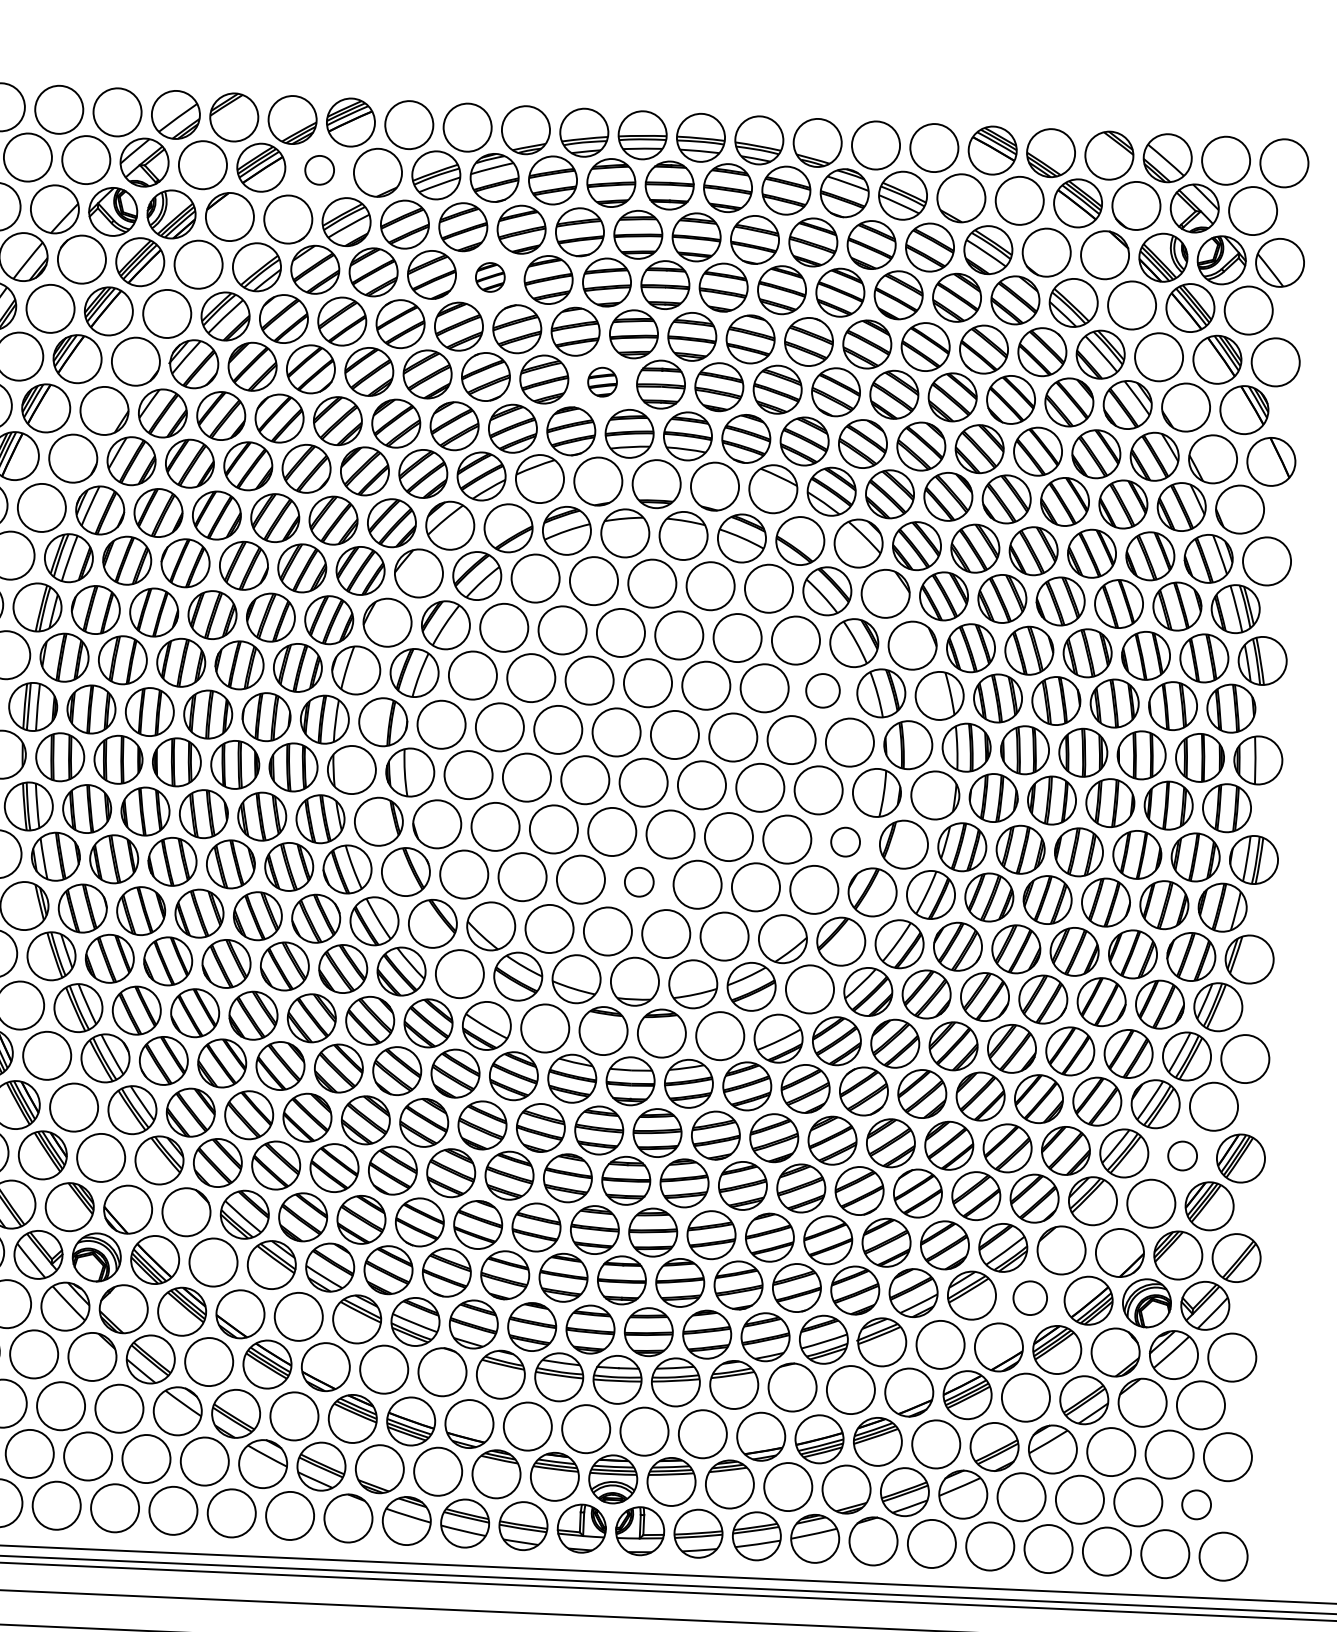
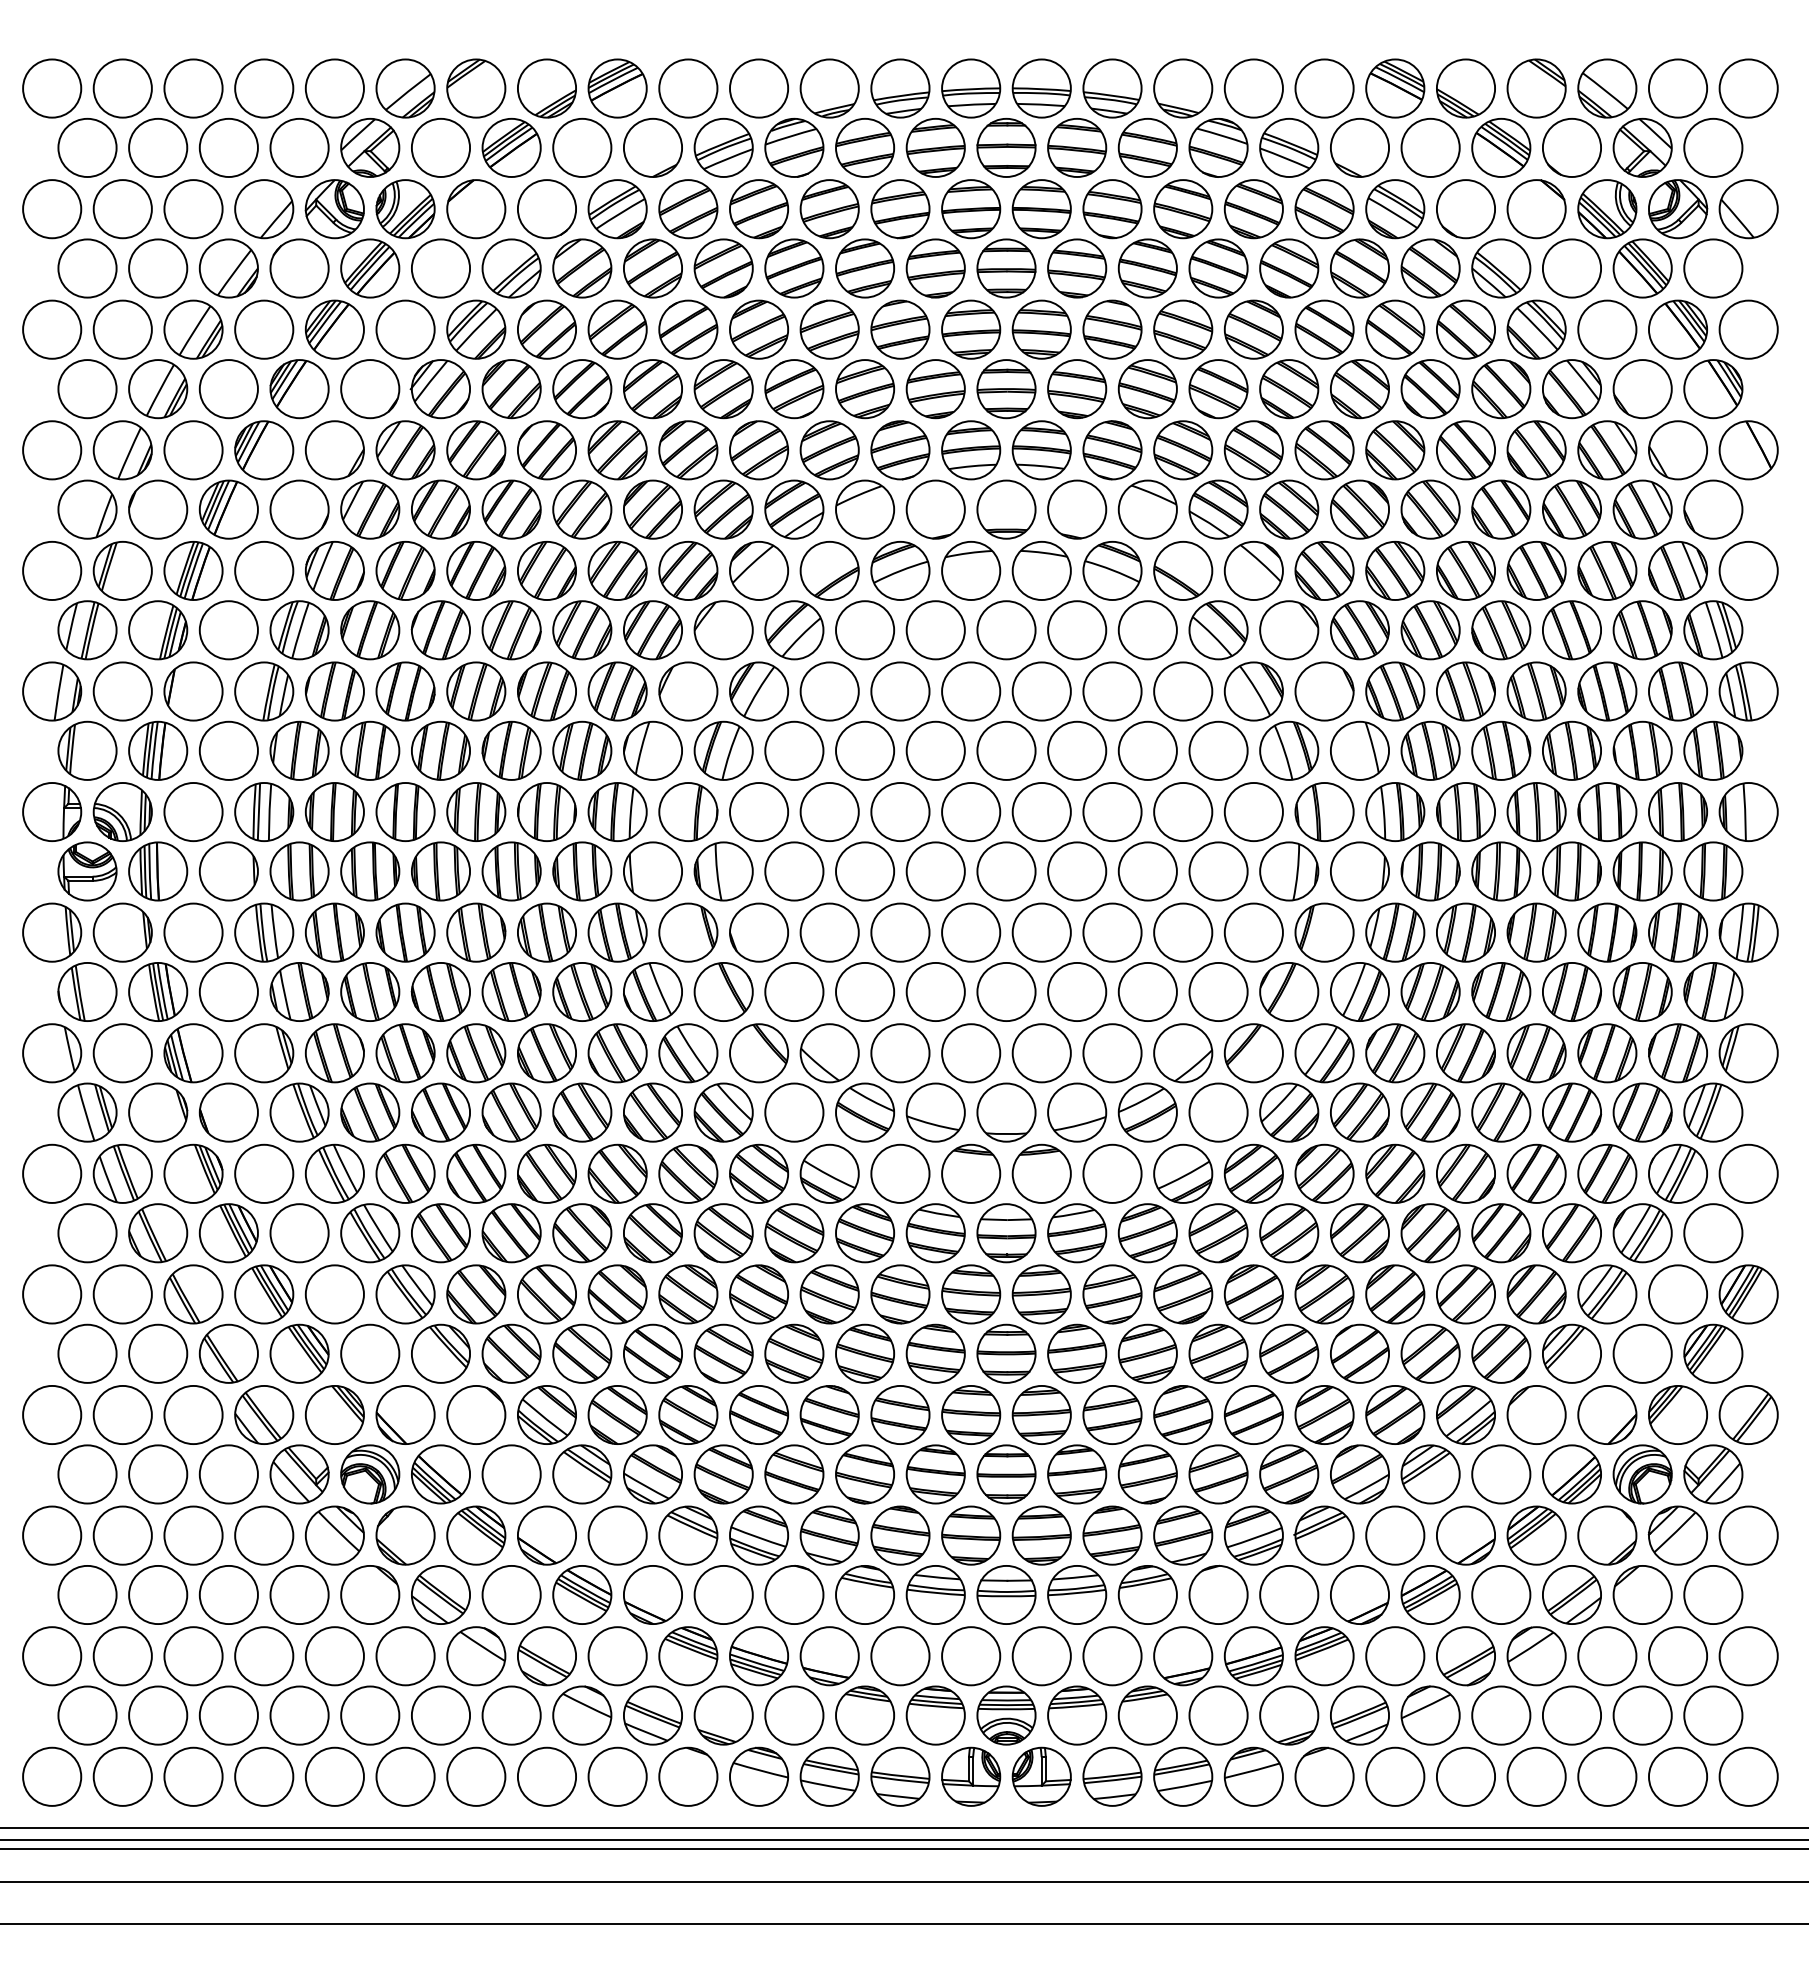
circle: (319, 169) -> (582, 147), size x1.67
part: (490, 277) -> (794, 268), size x1.67
part: (602, 382) -> (935, 389), size x1.67
circle: (822, 690) -> (1218, 750), size x1.43
circle: (845, 842) -> (1253, 932), size x1.67
circle: (639, 881) -> (1006, 991), size x1.67
circle: (1182, 1156) -> (1677, 1294), size x1.67
circle: (1030, 1298) -> (1501, 1474), size x1.43
circle: (1196, 1504) -> (1713, 1715), size x1.67

